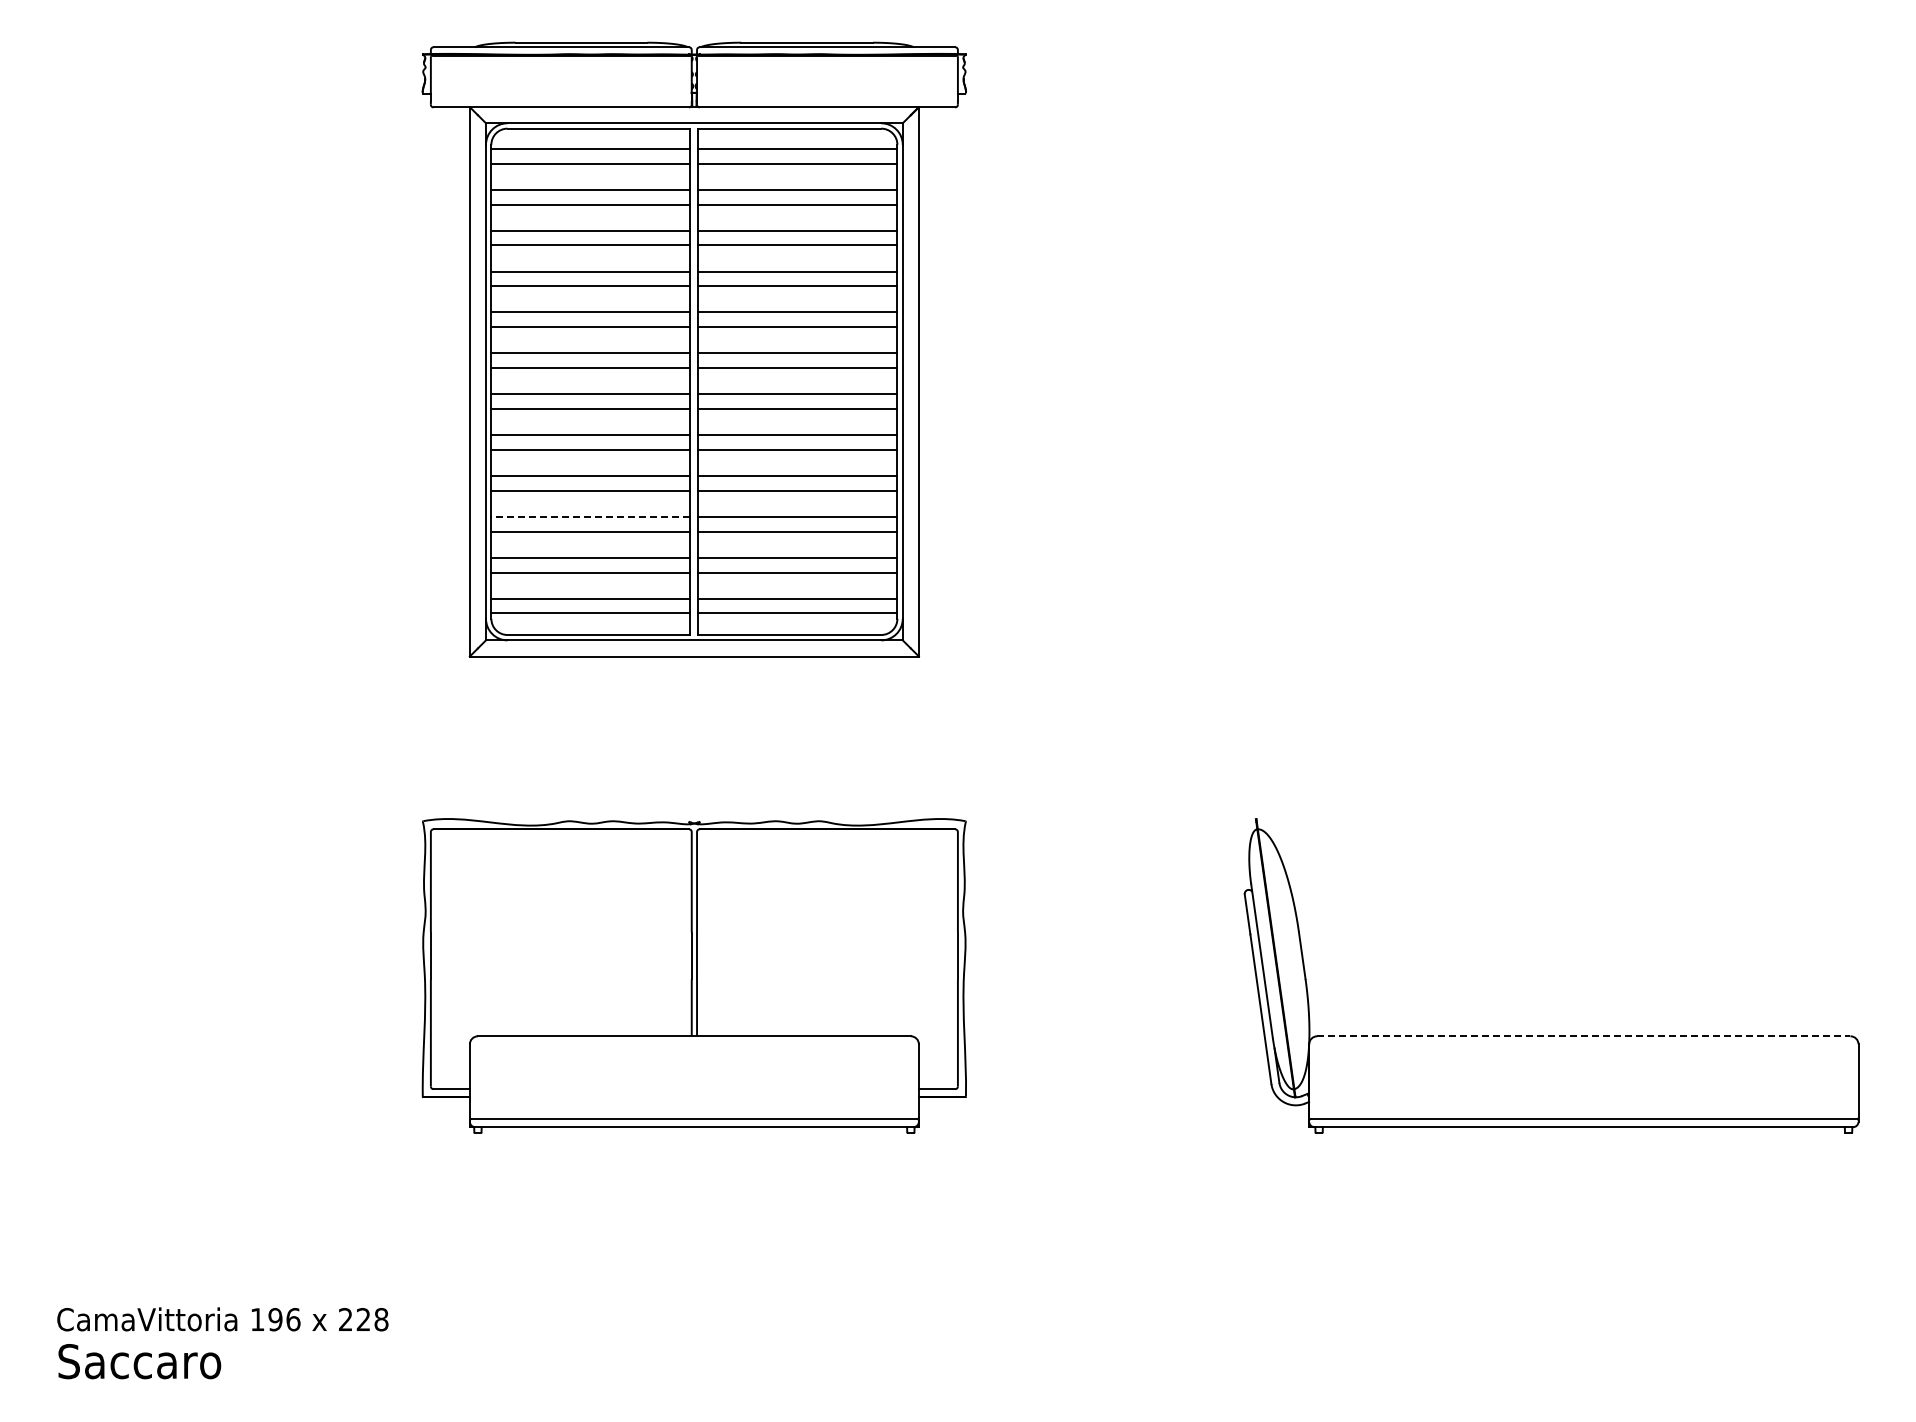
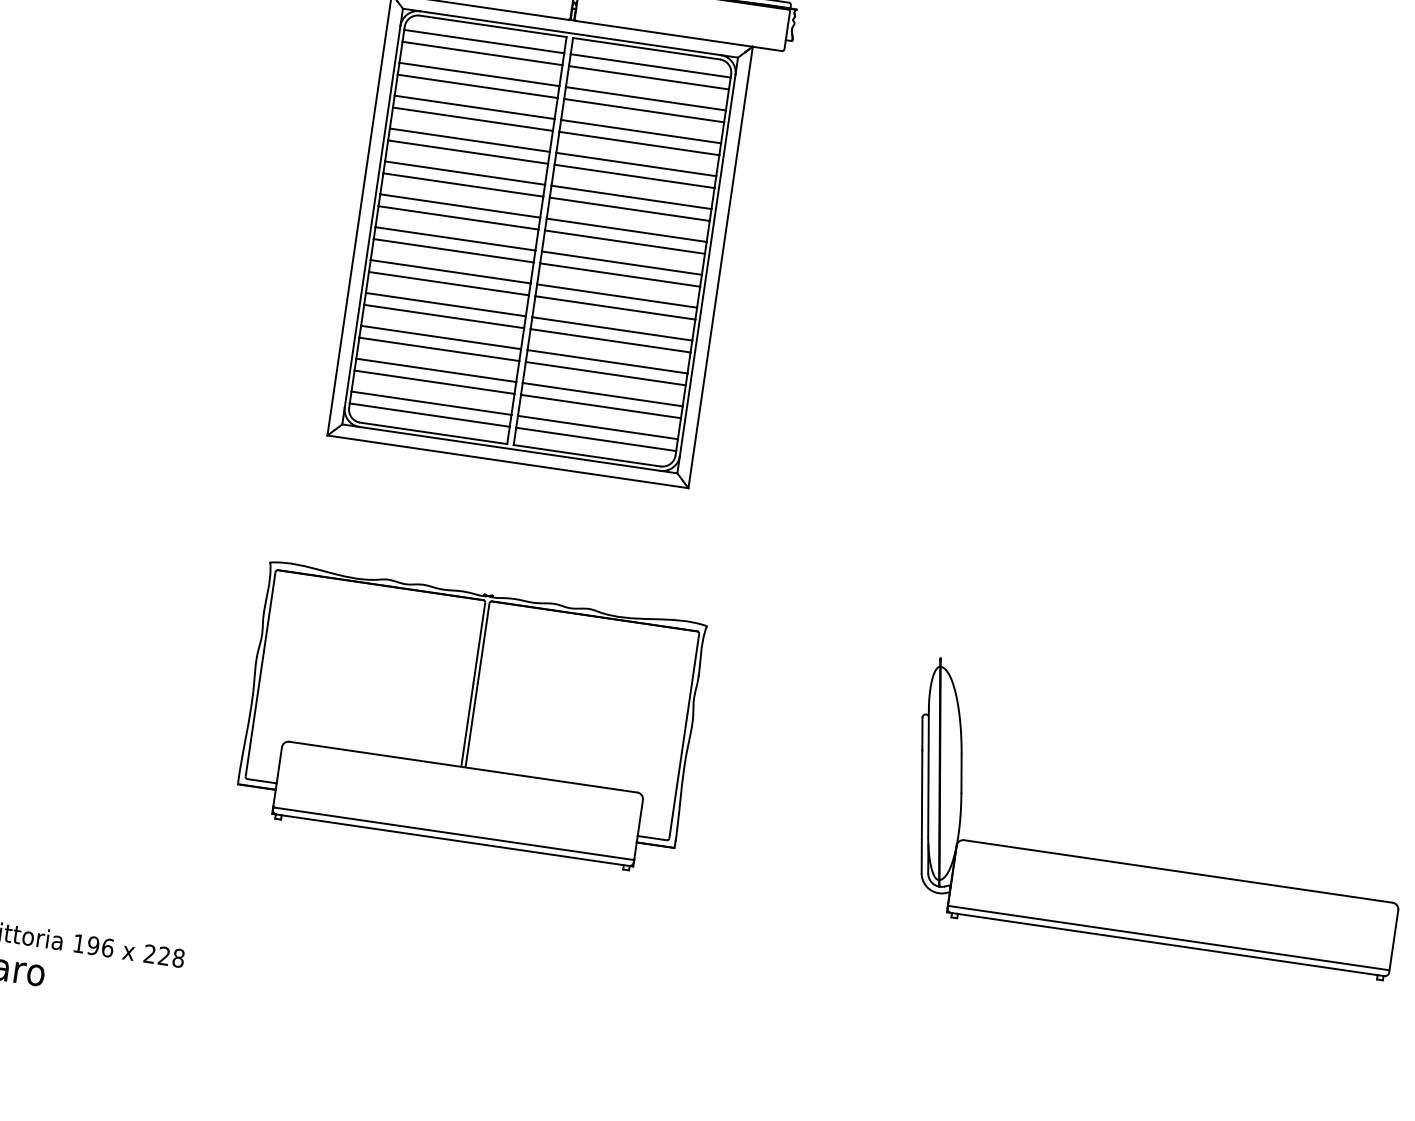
line: (590, 516) -> (440, 337), dashed -> solid
line: (1583, 1036) -> (1178, 871), dashed -> solid

